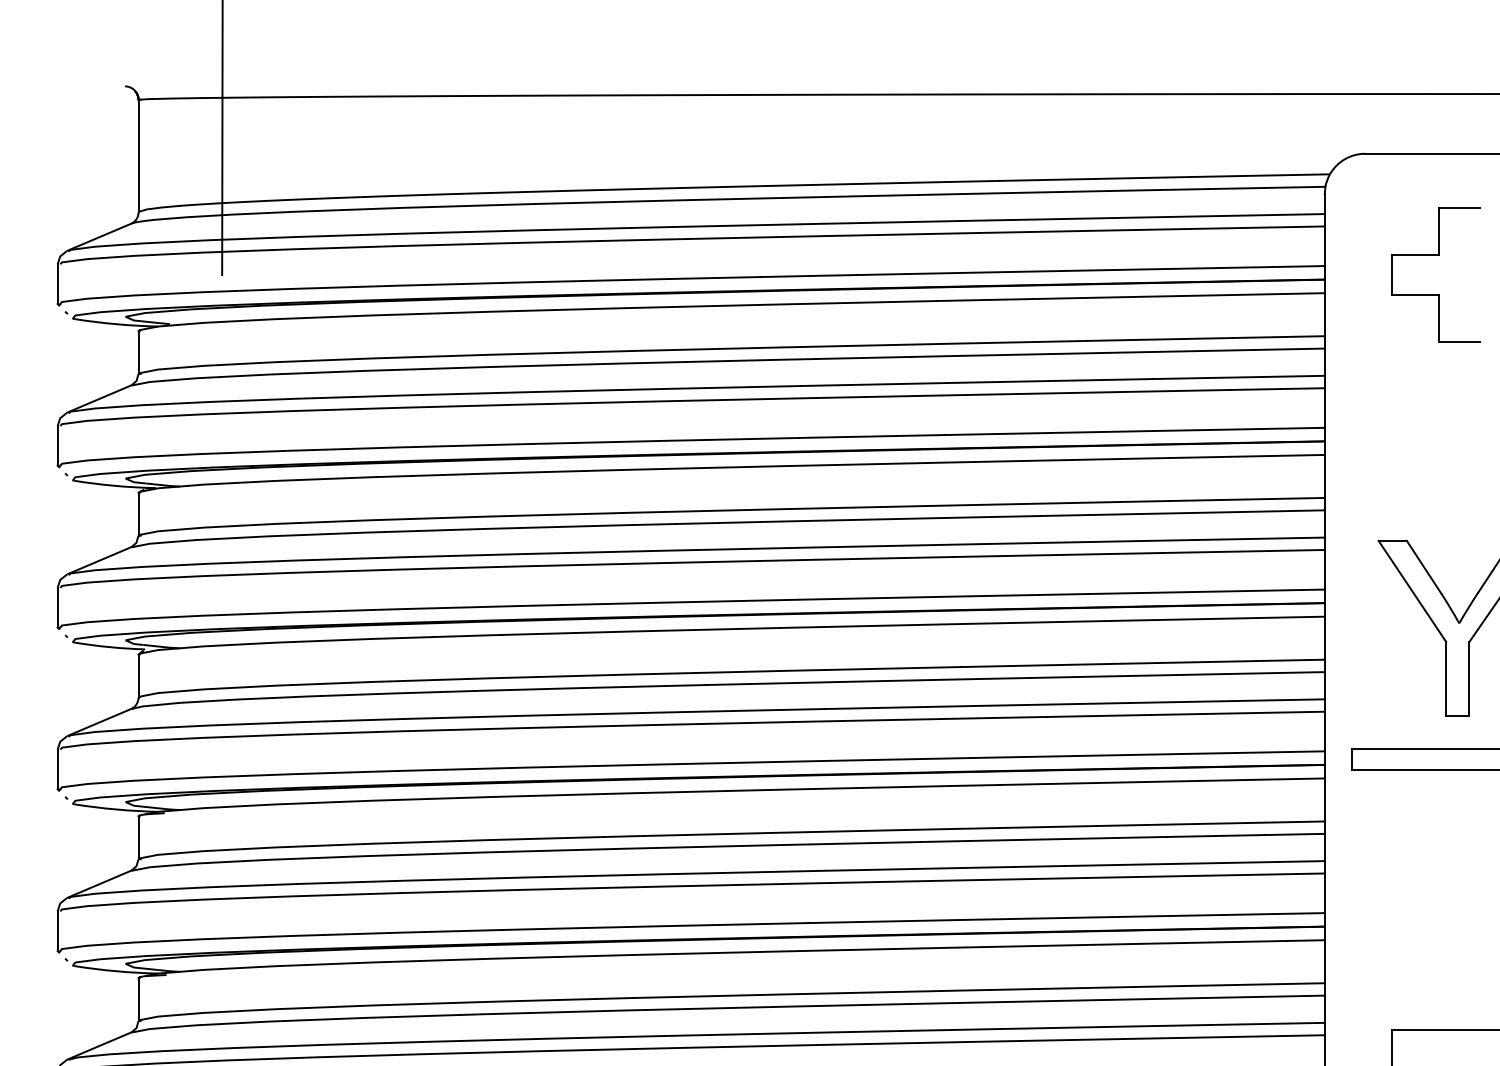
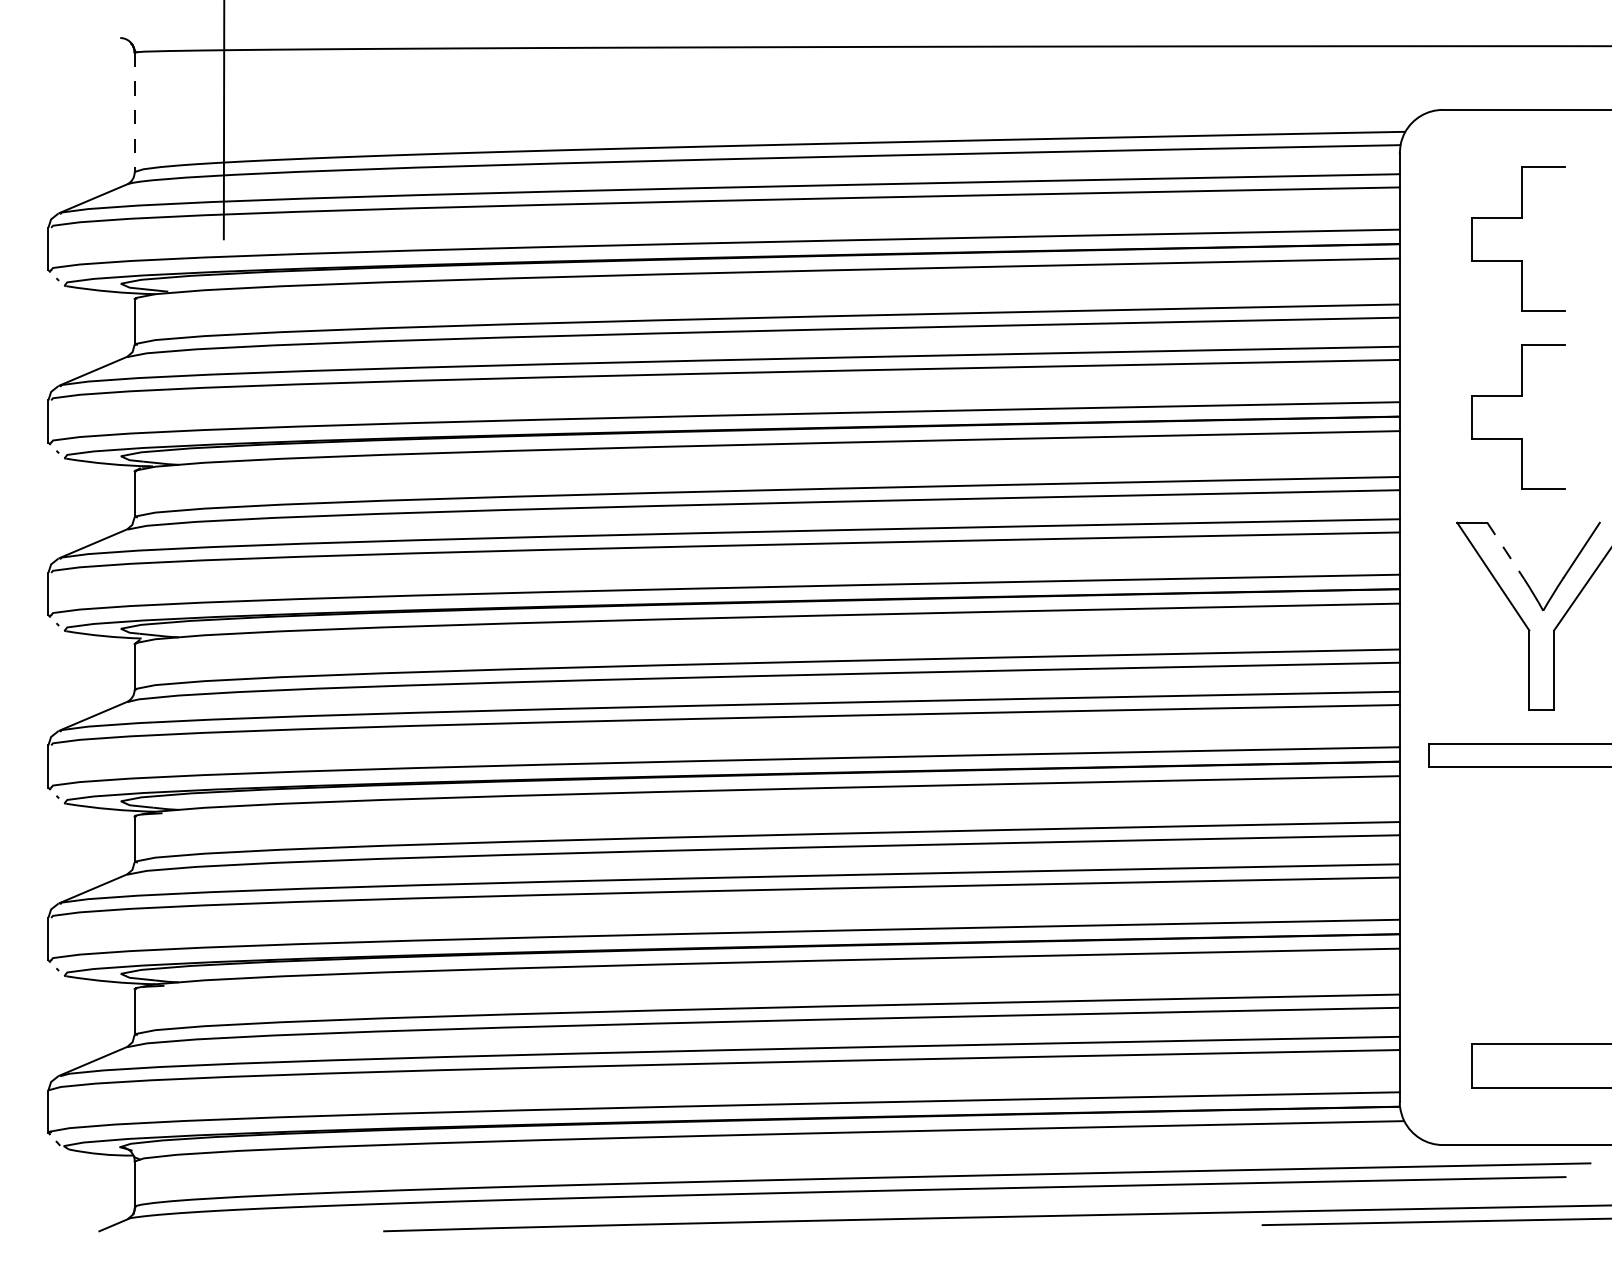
line: (138, 156) -> (134, 112), solid -> dashed
part: (1436, 422) -> (1518, 396), added
line: (1423, 566) -> (1505, 550), solid -> dashed

